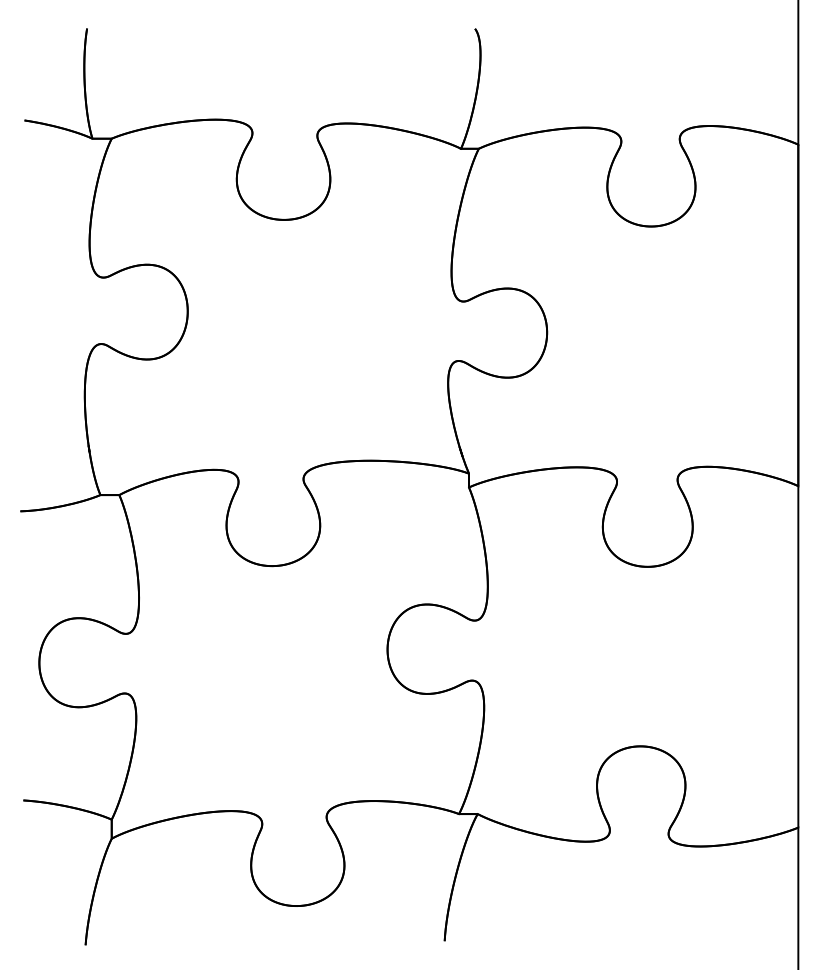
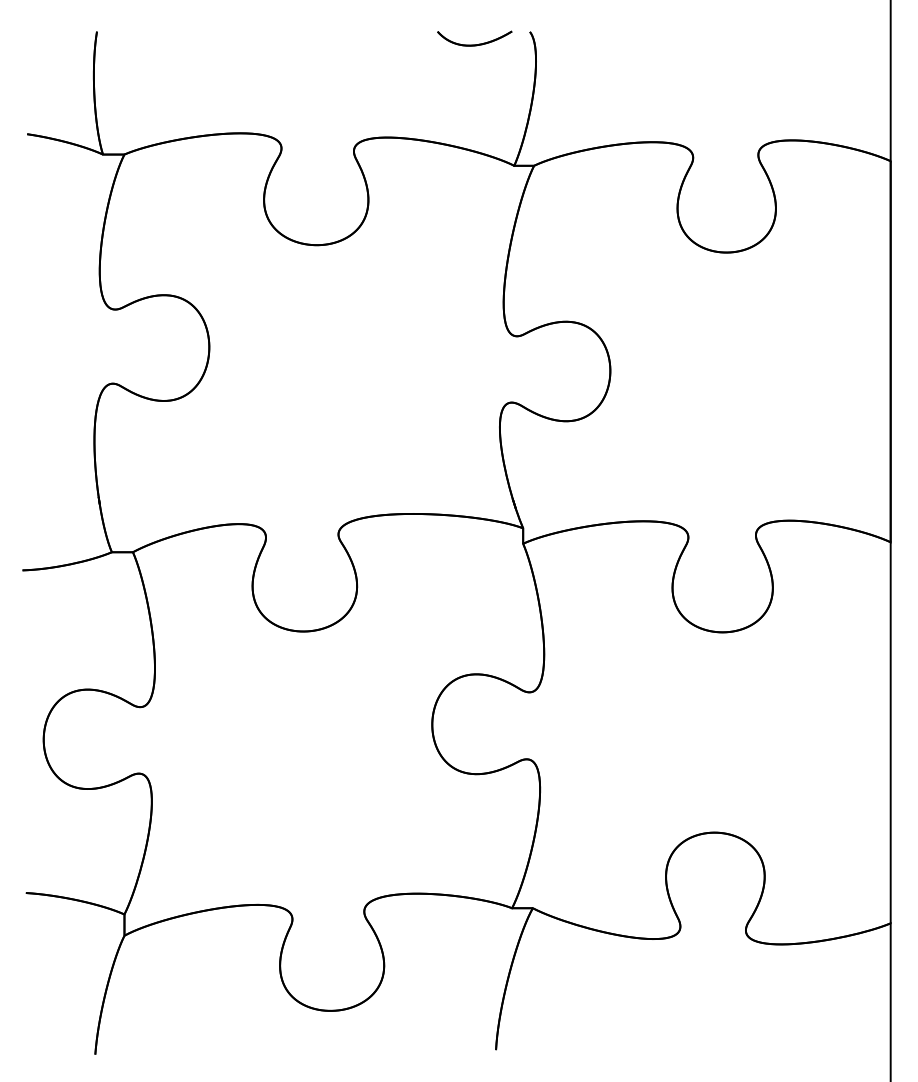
part: (425, 34) -> (474, 38), added

